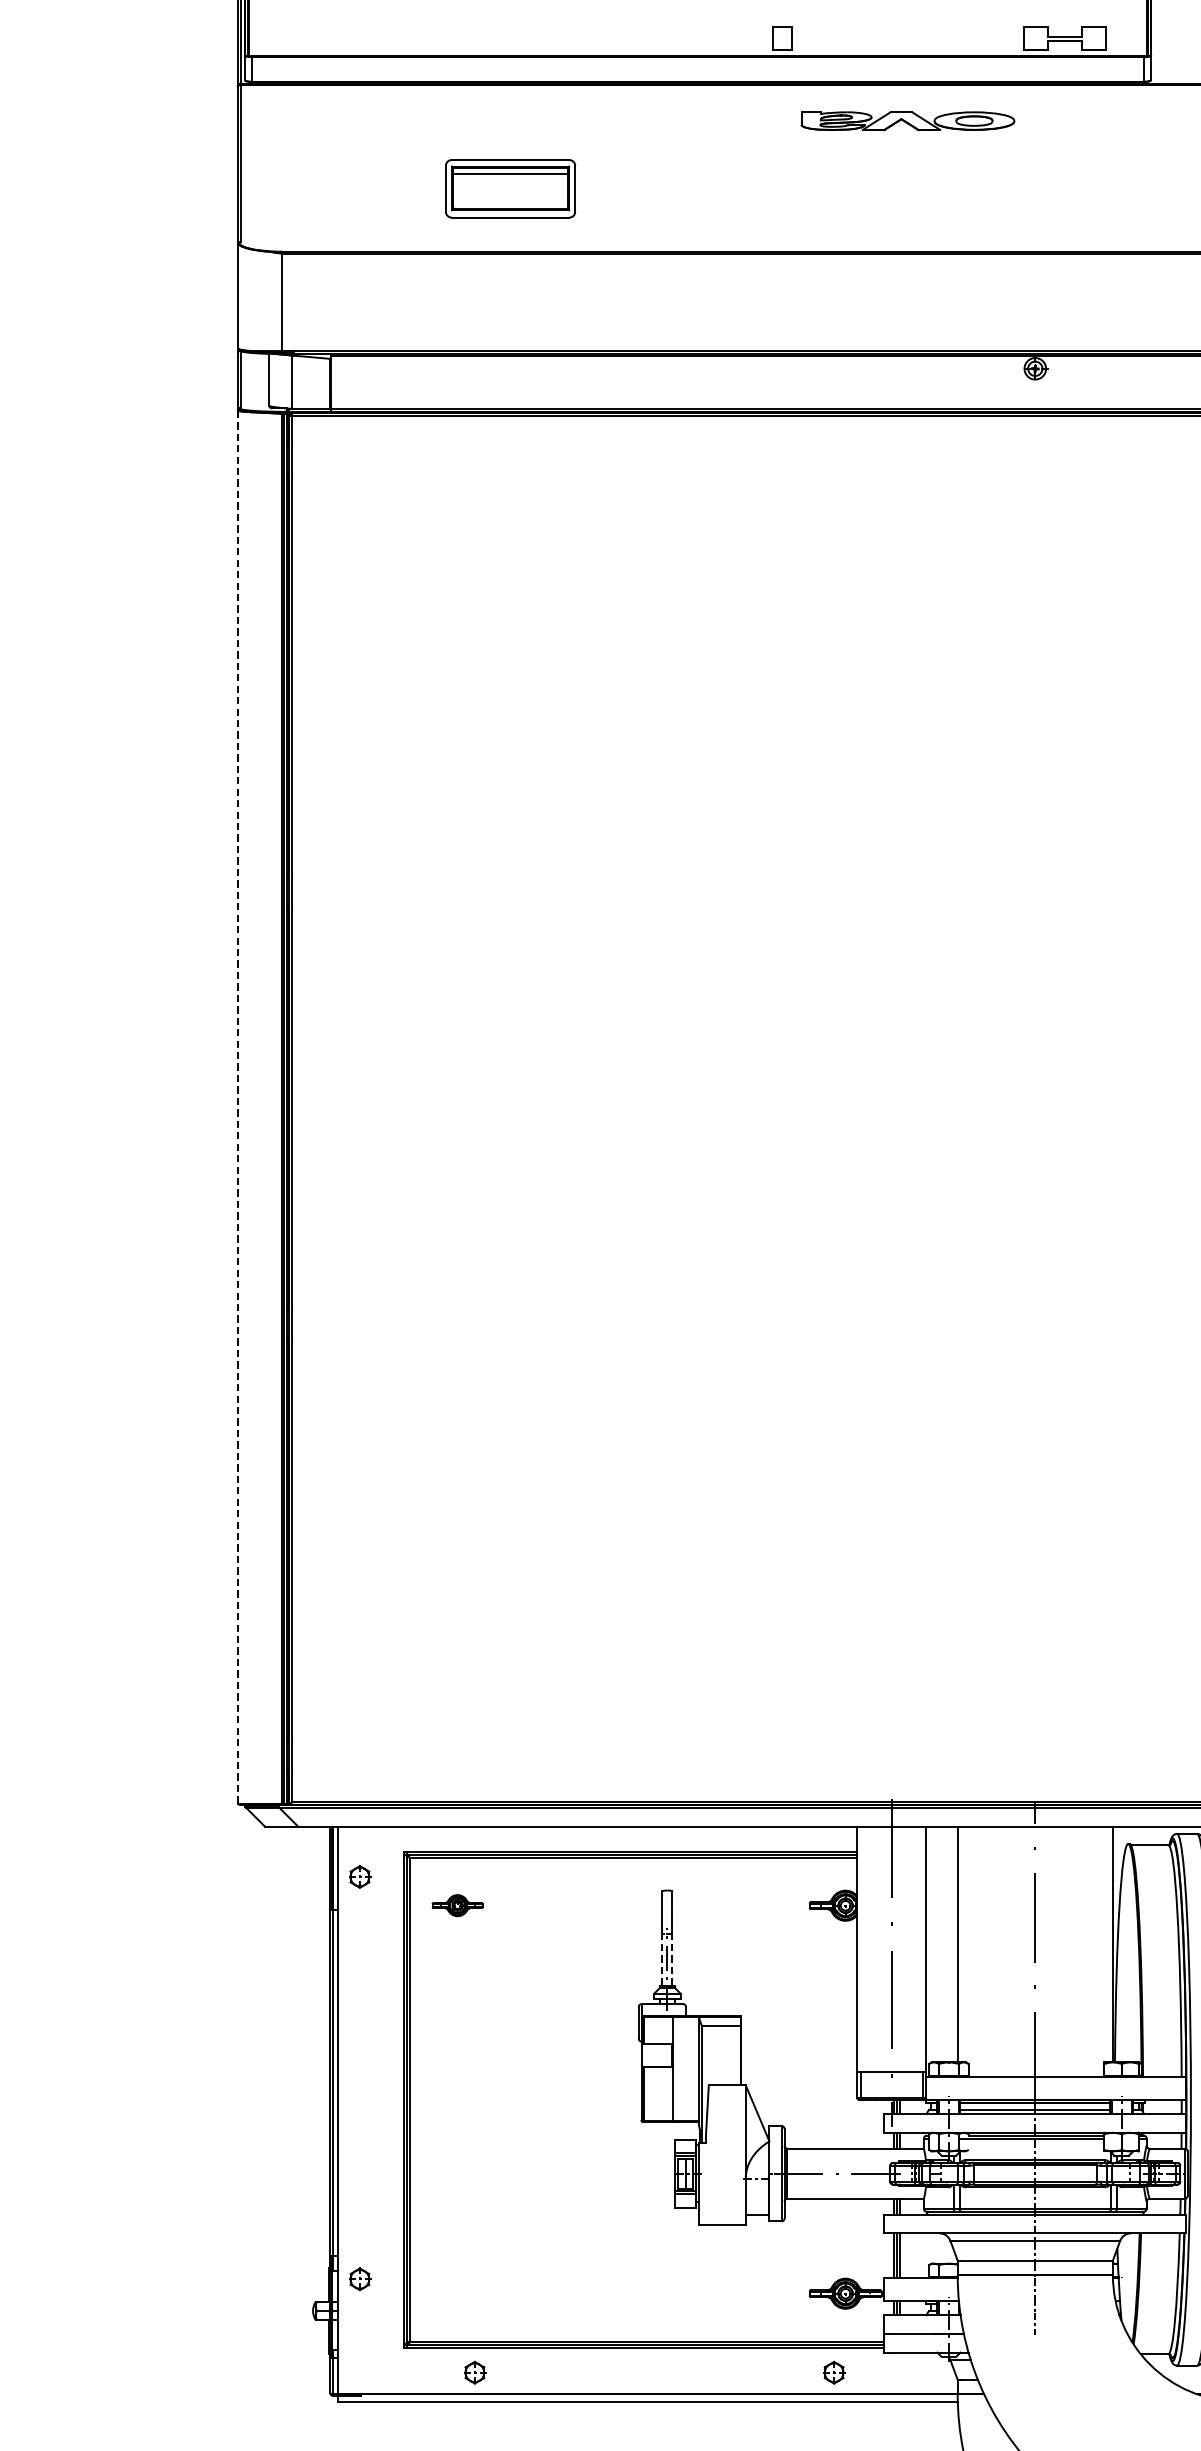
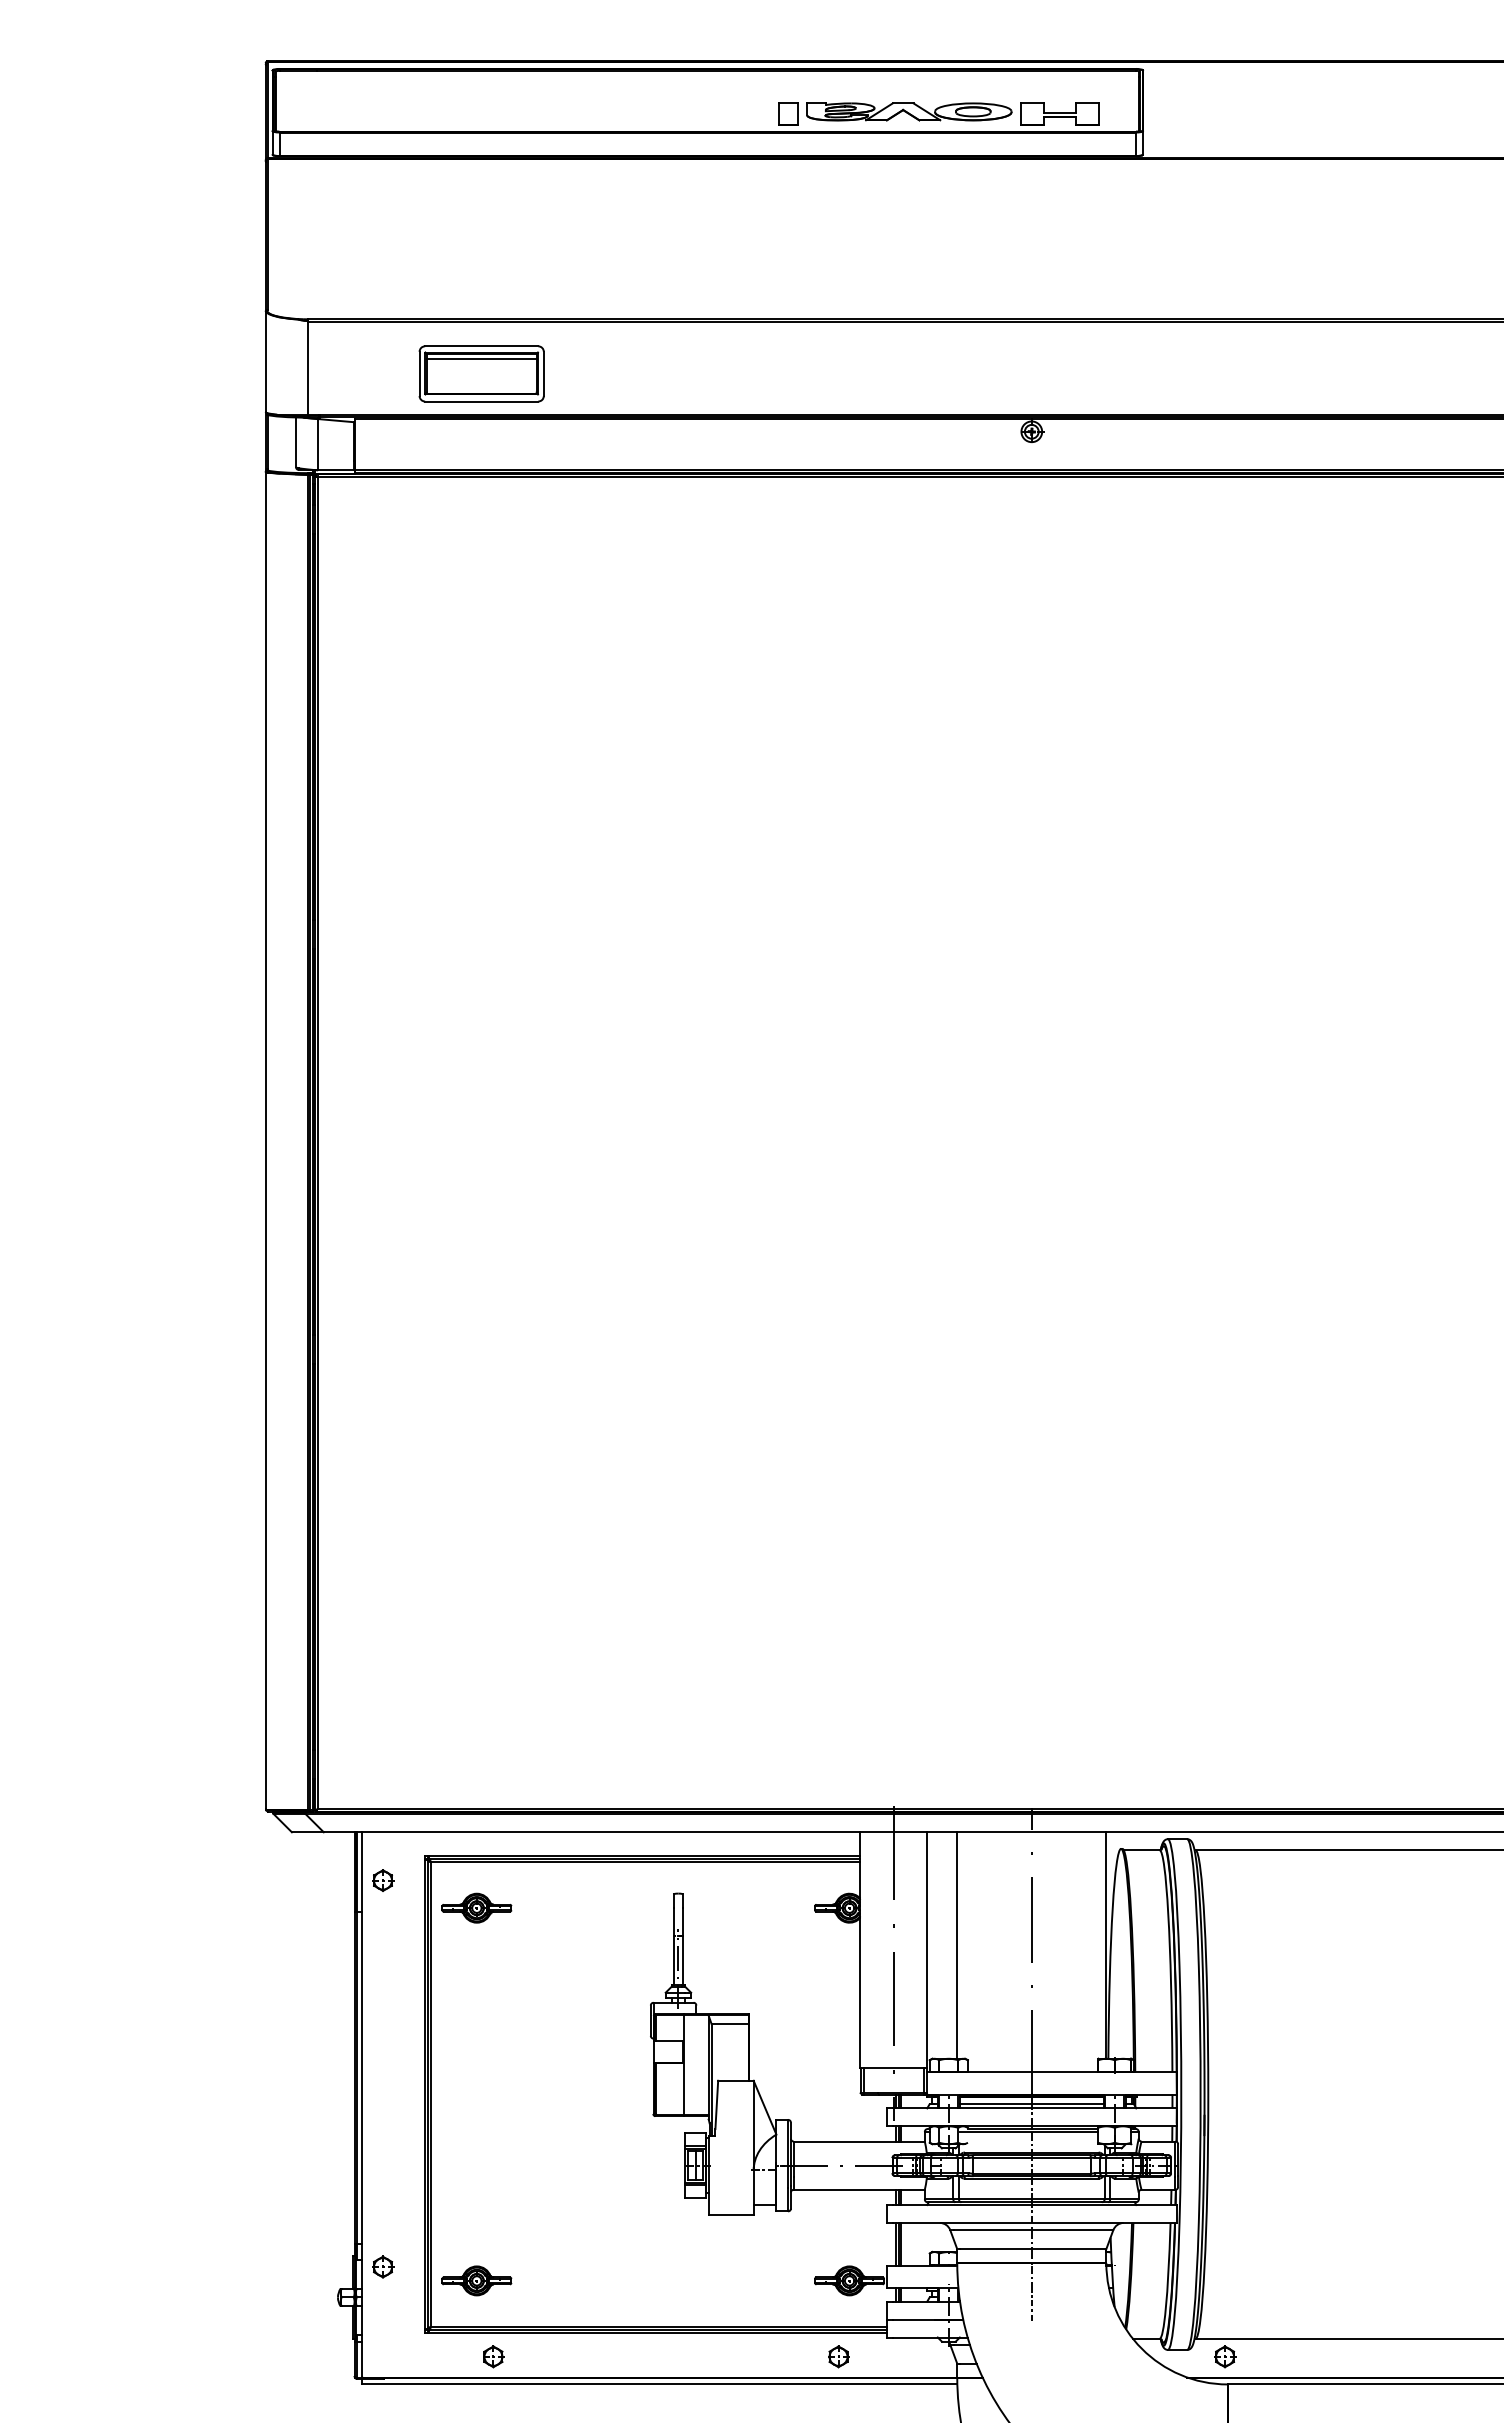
part: (907, 120) -> (909, 111), moved
part: (510, 188) -> (481, 373), moved
line: (237, 1106) -> (265, 1140), dashed -> solid
part: (457, 1905) -> (476, 1907), size x1.43
line: (662, 1960) -> (673, 1960), dashed -> solid
line: (672, 1960) -> (683, 1960), dashed -> solid
part: (457, 2293) -> (476, 2280), added

